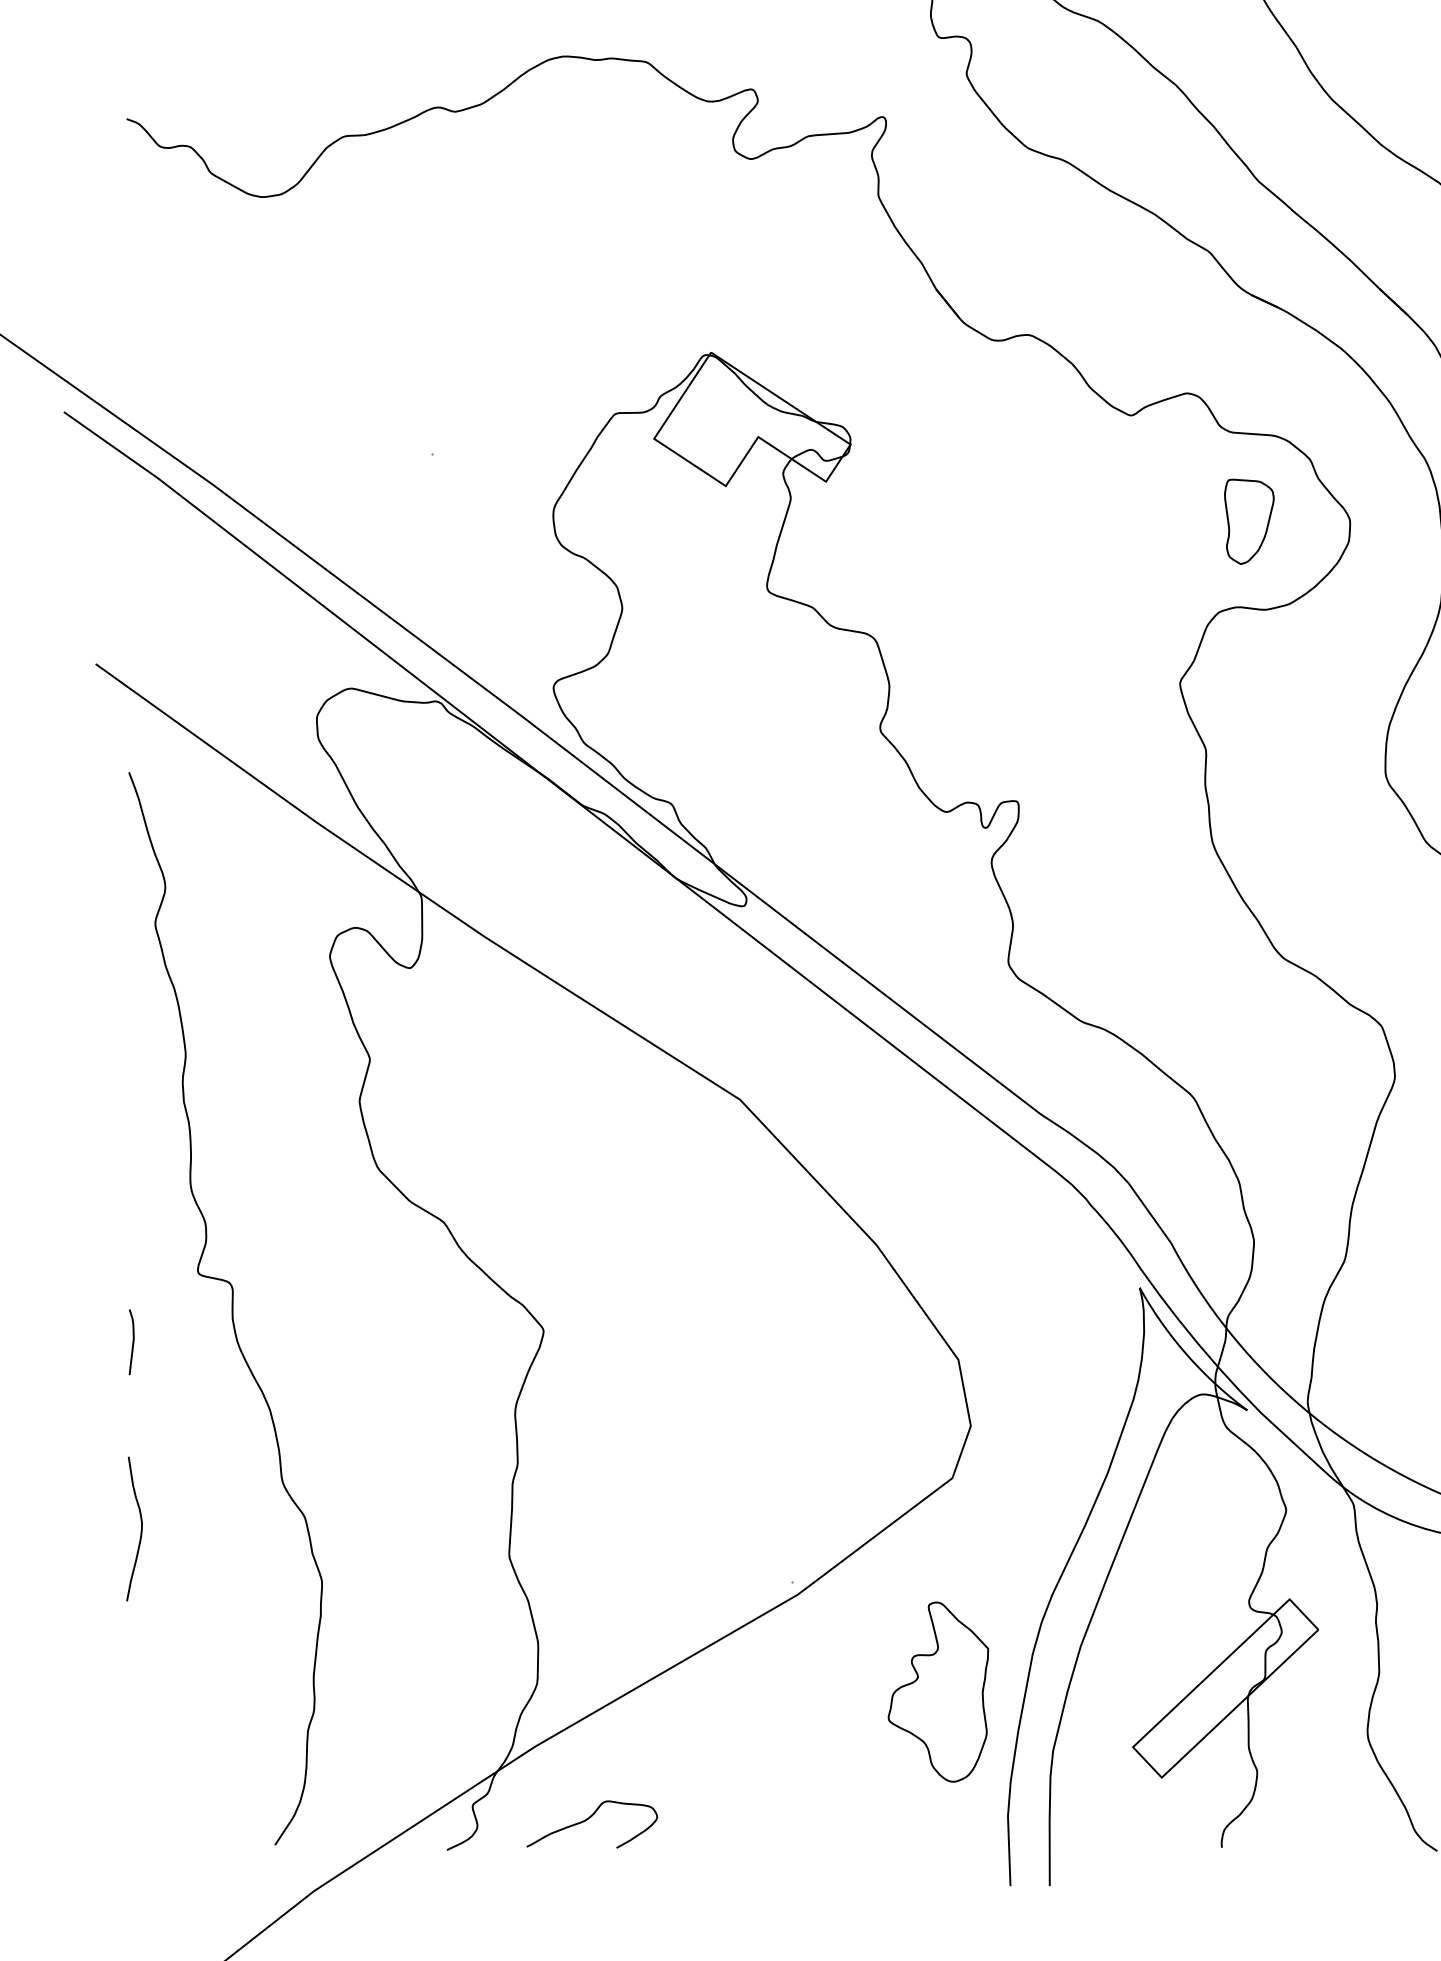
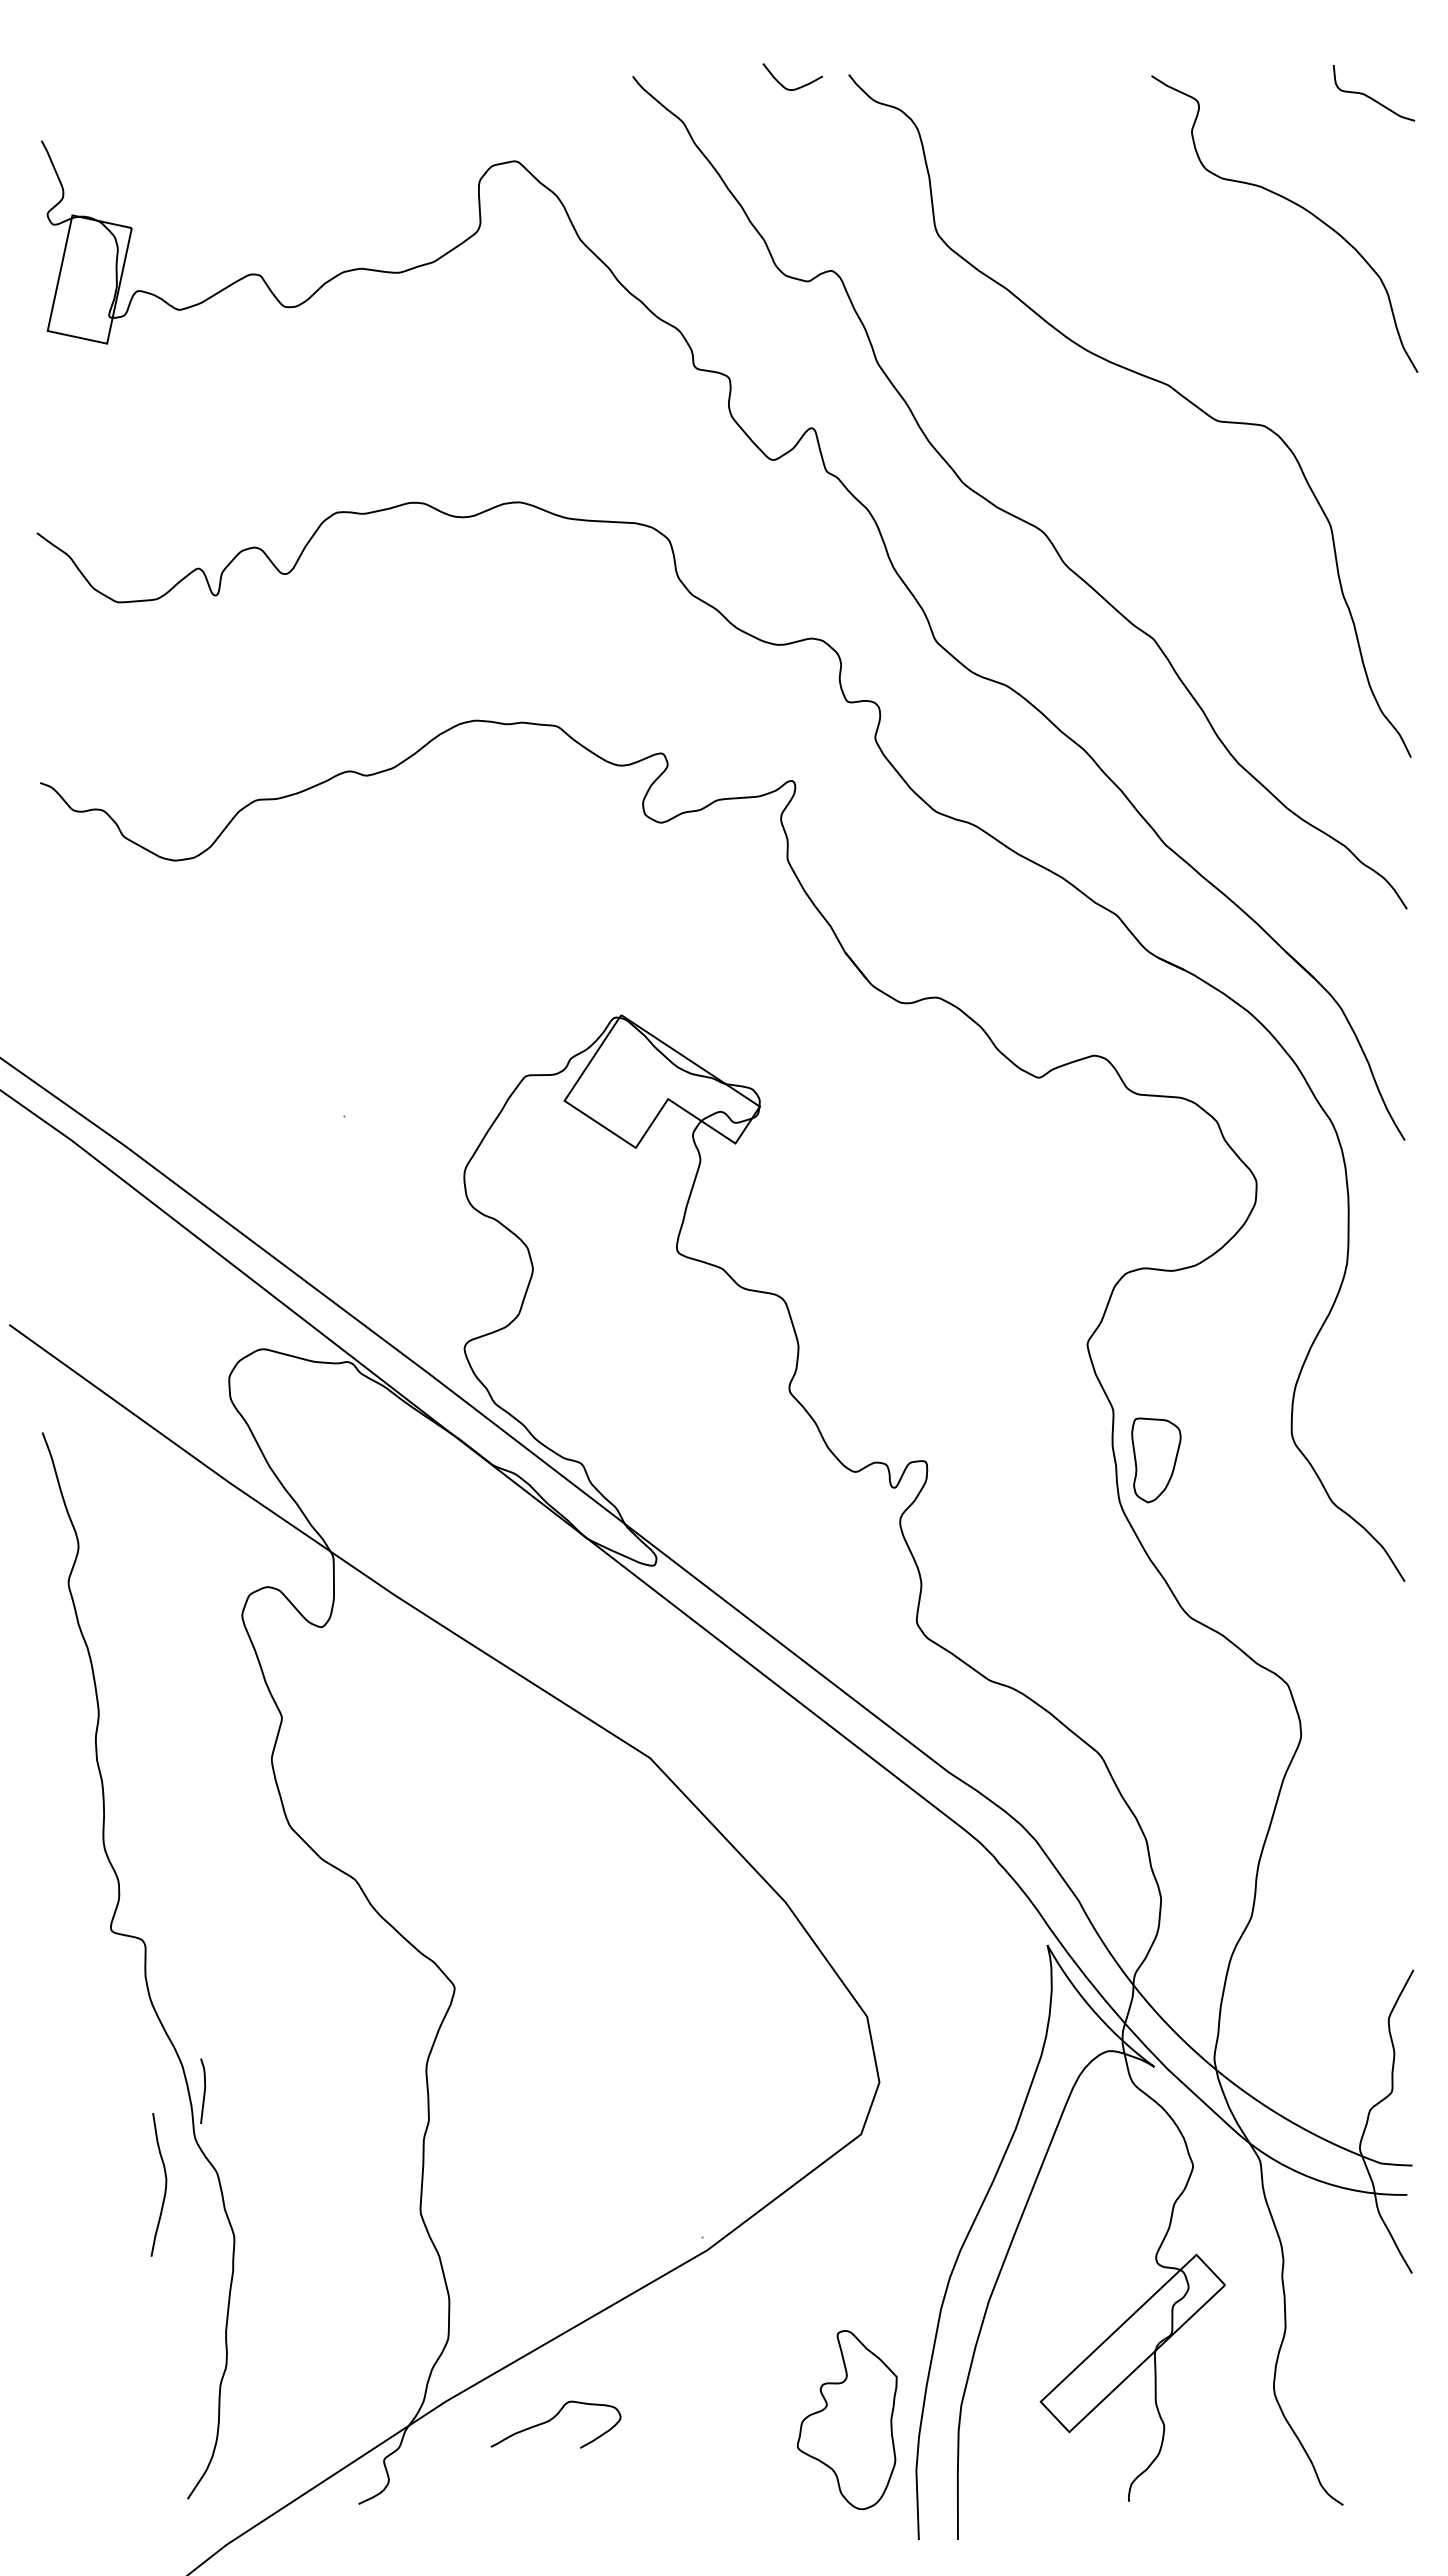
part: (1249, 521) -> (1156, 1460), moved
line: (133, 1341) -> (204, 2090), moved
curve: (141, 1528) -> (165, 2184), moved
part: (937, 1692) -> (846, 2420), moved
curve: (587, 1820) -> (551, 2420), moved

